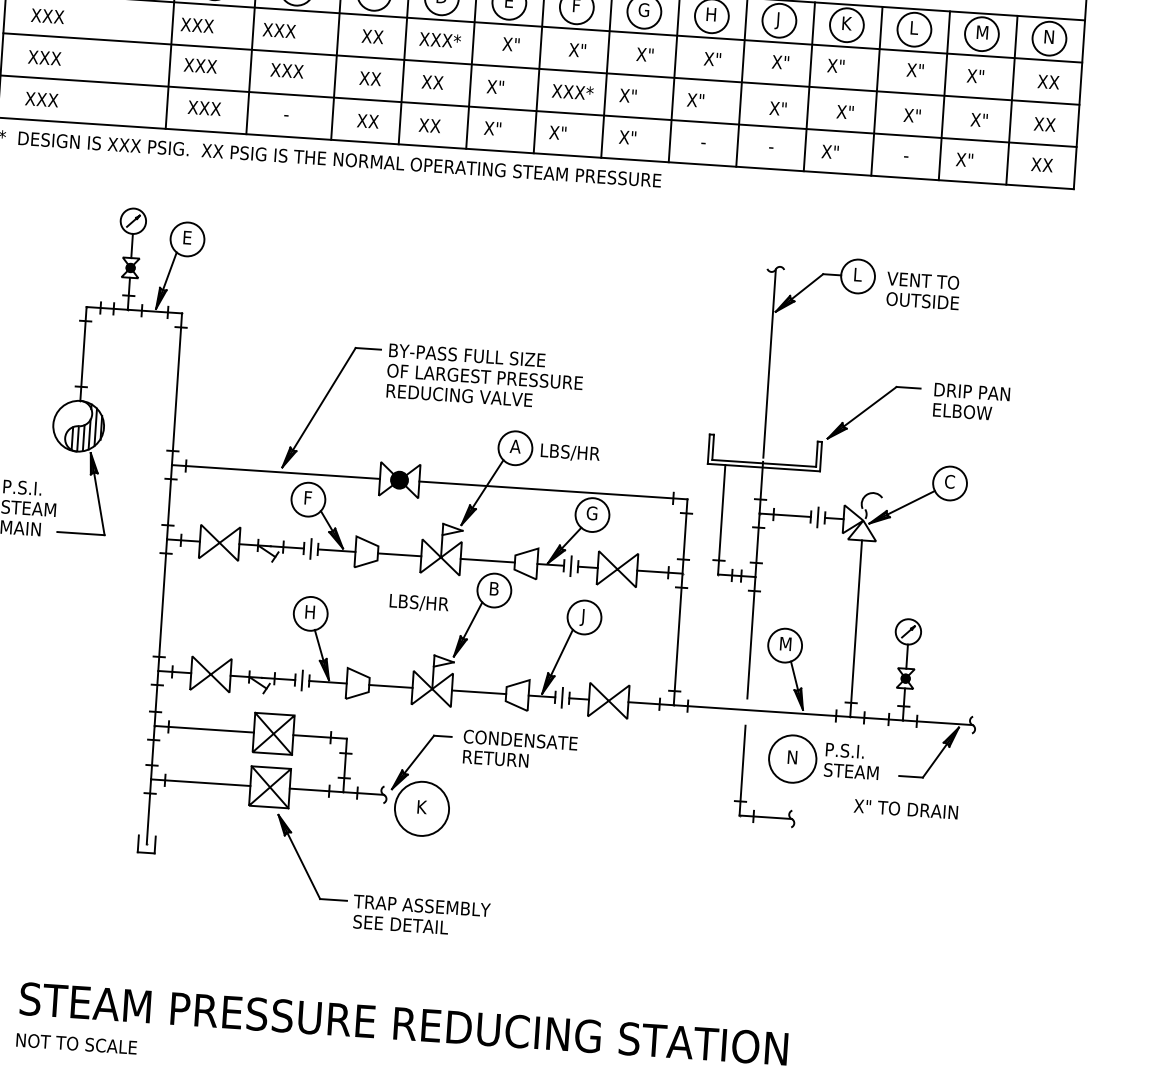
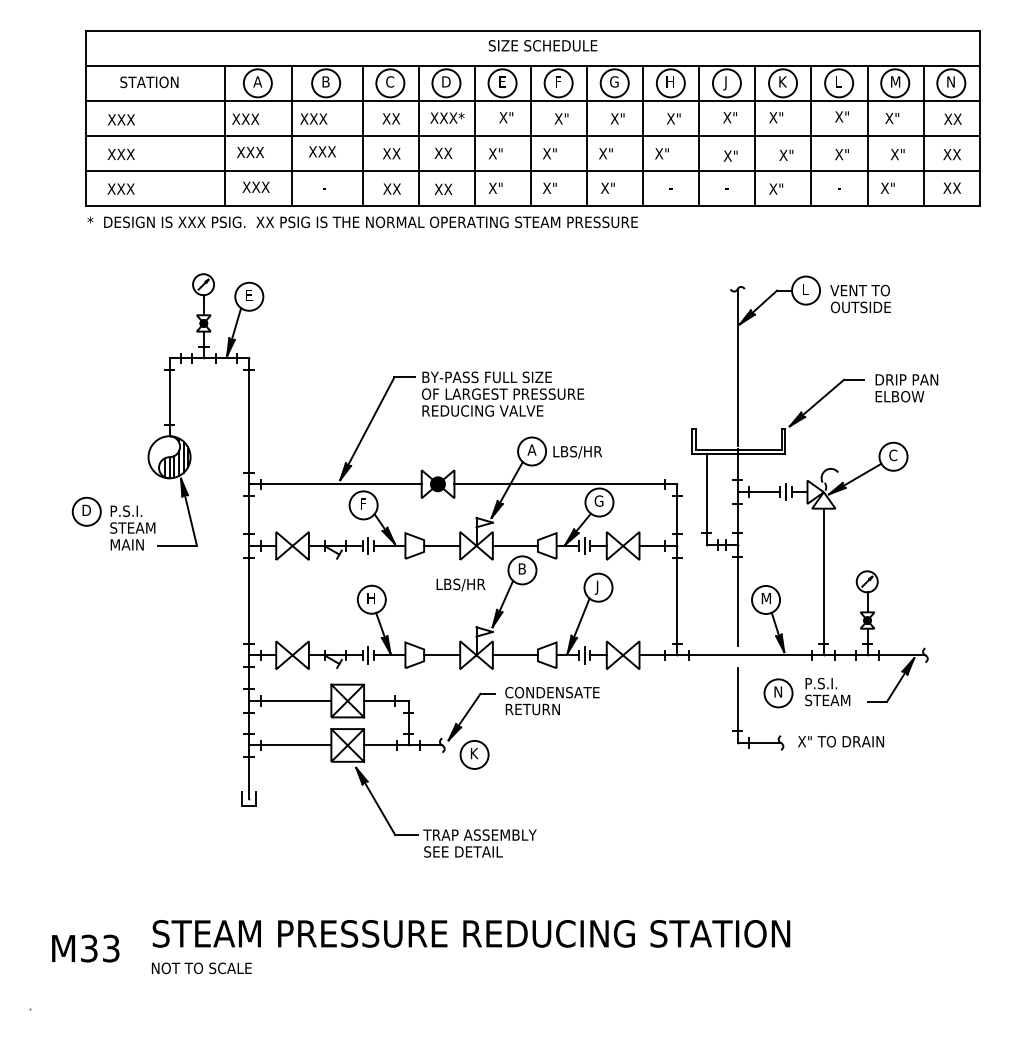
text: (578, 92) -> (564, 153), XXX* -> X"
circle: (792, 759) -> (778, 693), size x0.71
circle: (421, 808) -> (474, 754), size x0.62
text: (905, 809) -> (840, 741), moved

